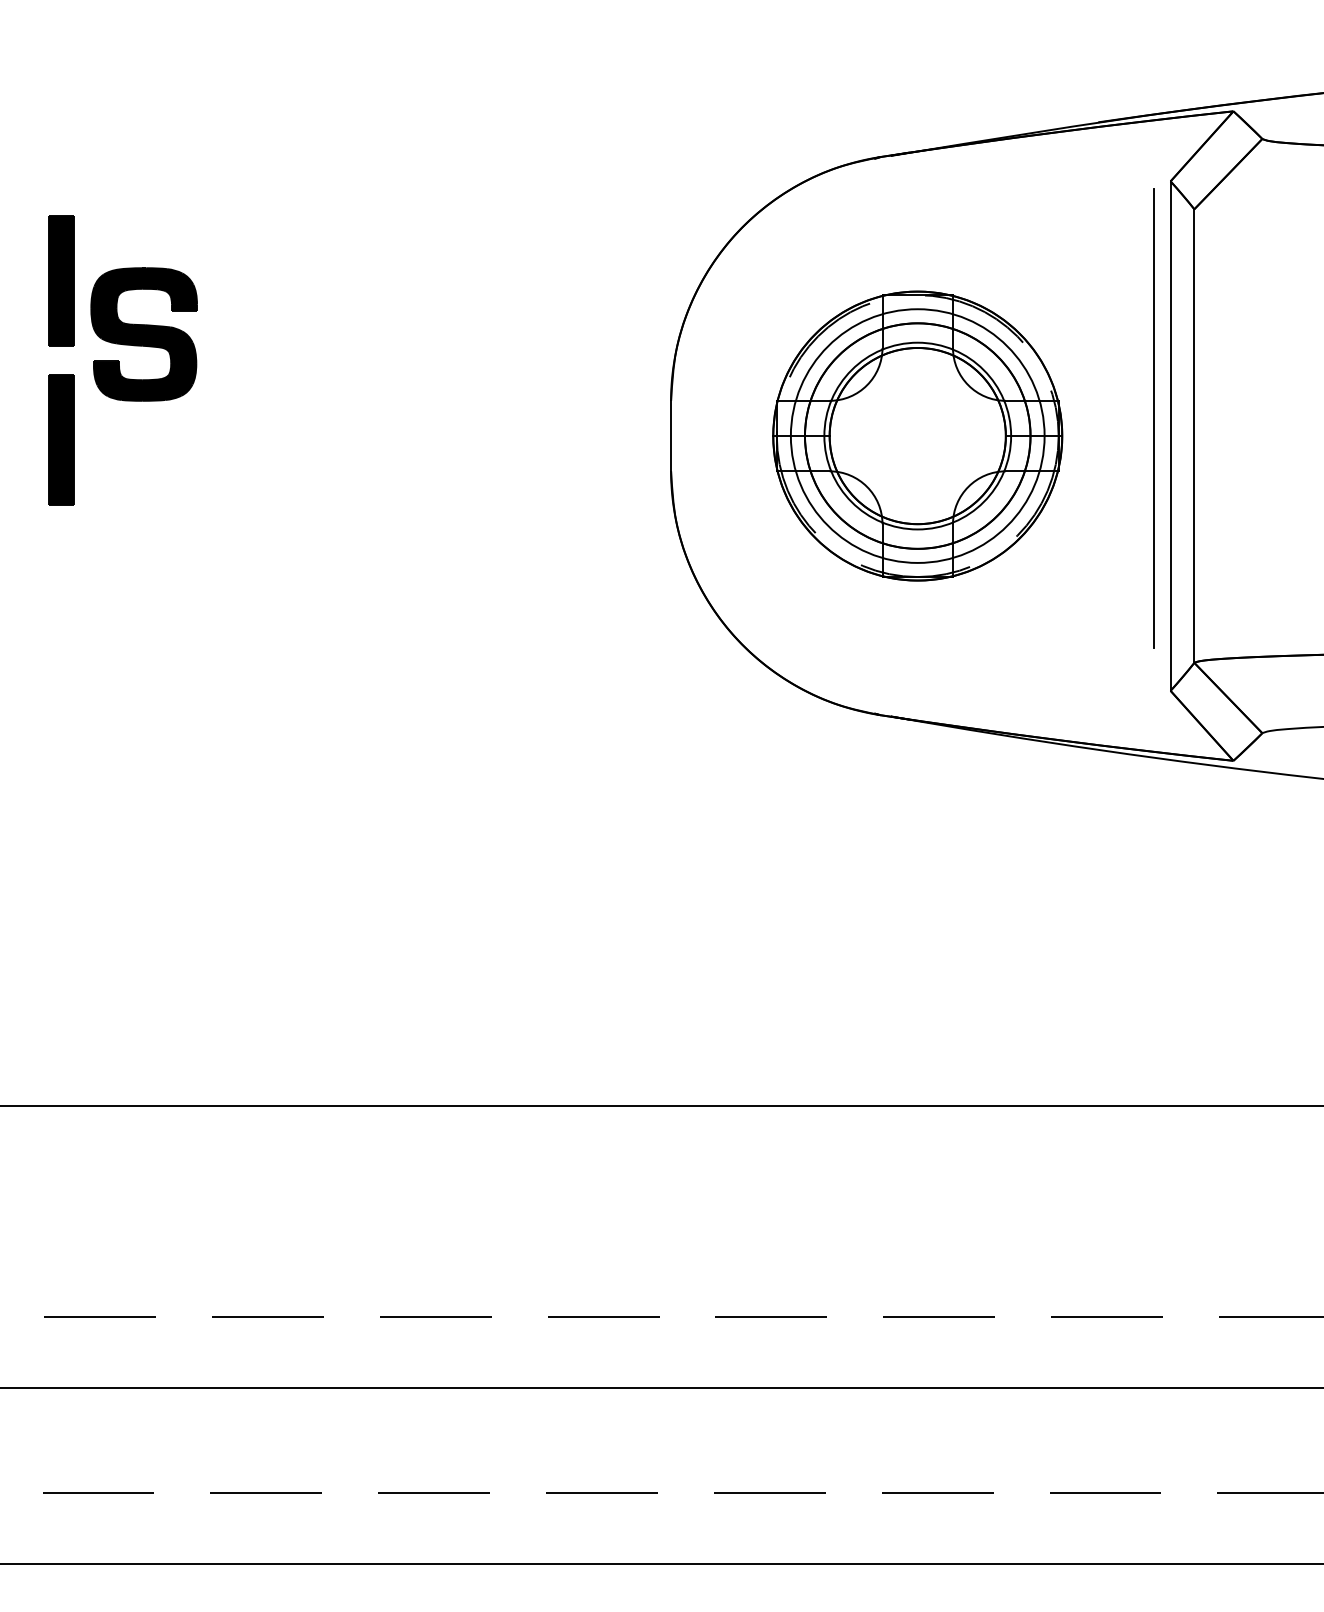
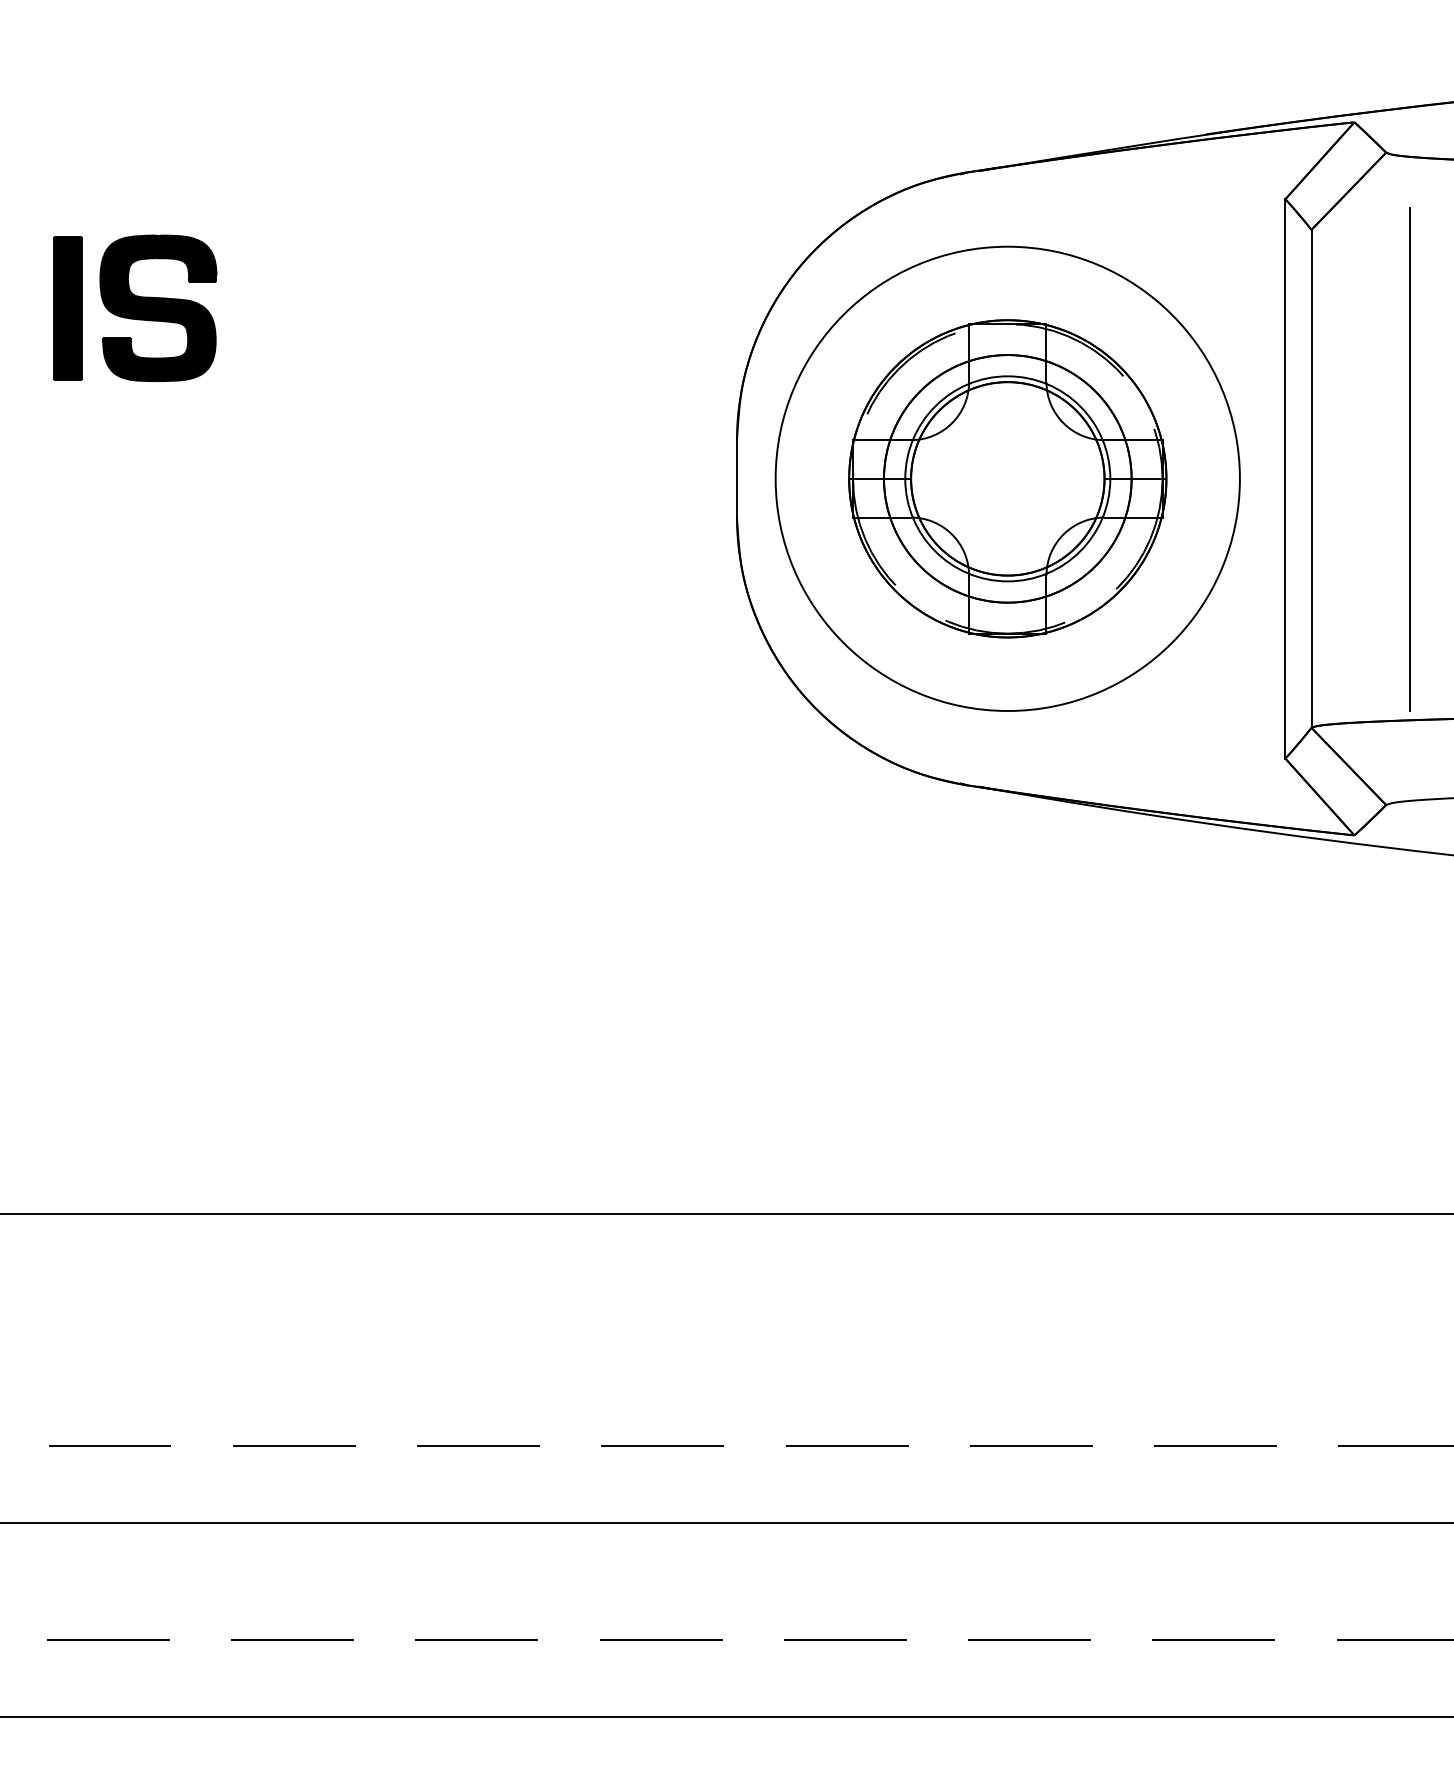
part: (144, 333) -> (158, 307), moved
line: (1153, 418) -> (1409, 459), moved
circle: (917, 435) -> (1007, 478), size x1.67
part: (61, 440) -> (67, 483), removed

